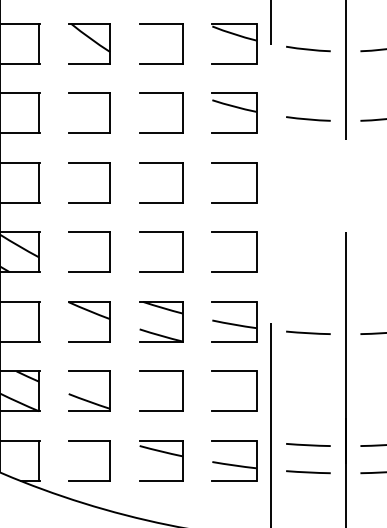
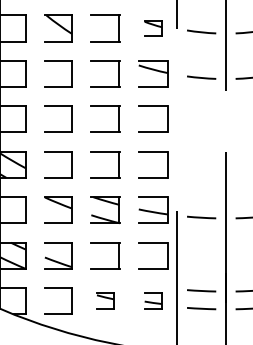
part: (234, 43) -> (153, 28), size x0.6
part: (161, 459) -> (105, 300), size x0.6
part: (234, 459) -> (153, 300), size x0.6

